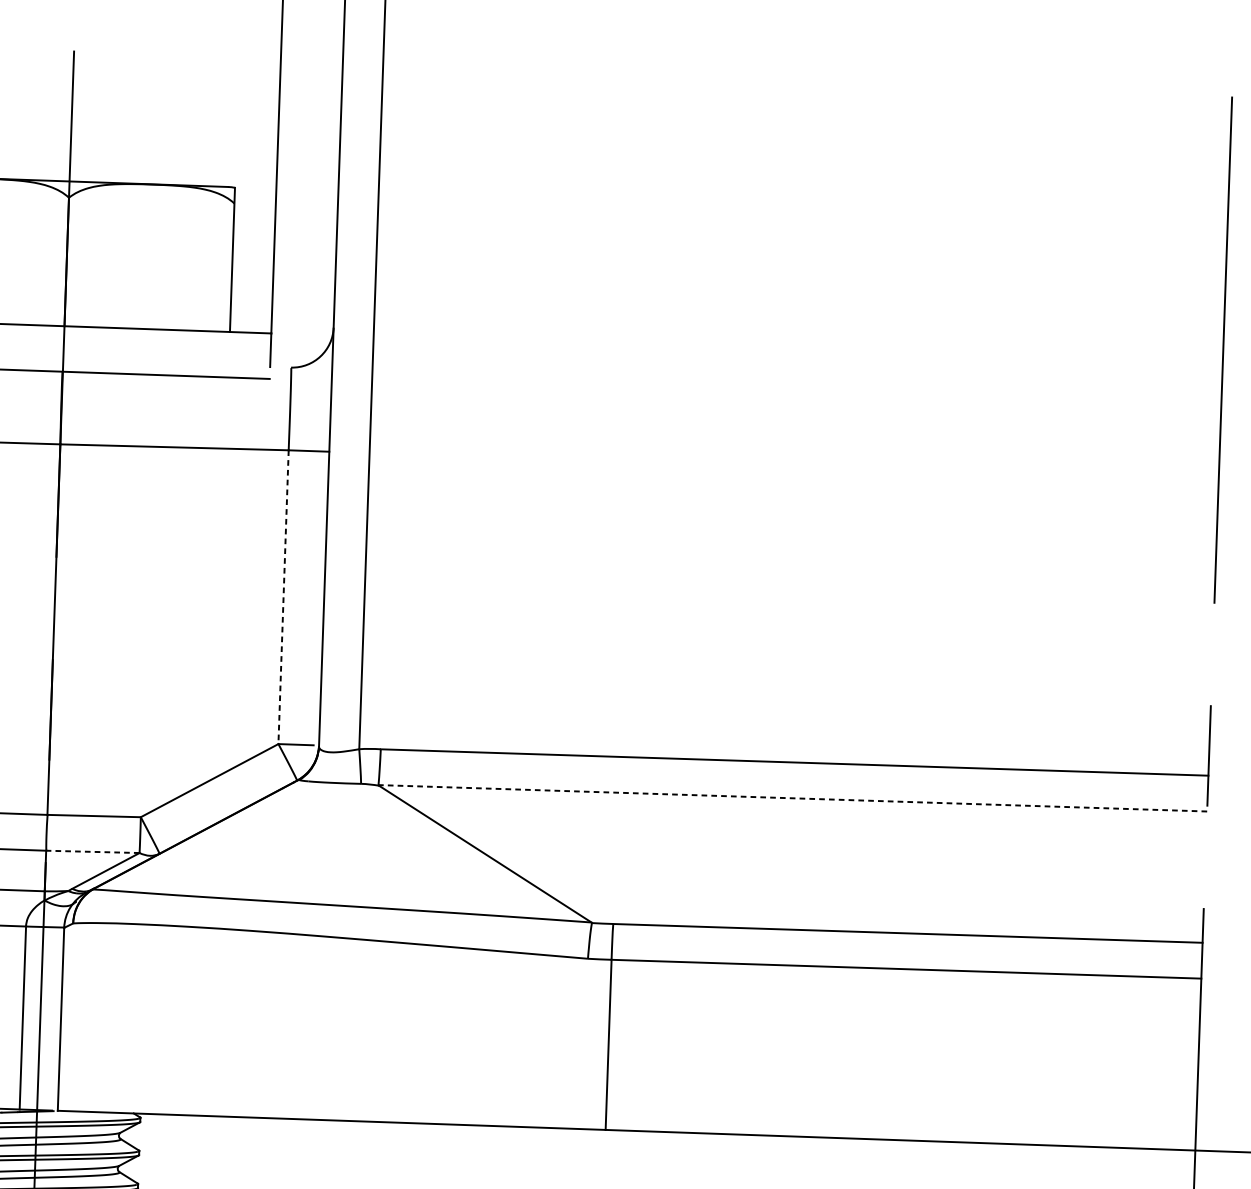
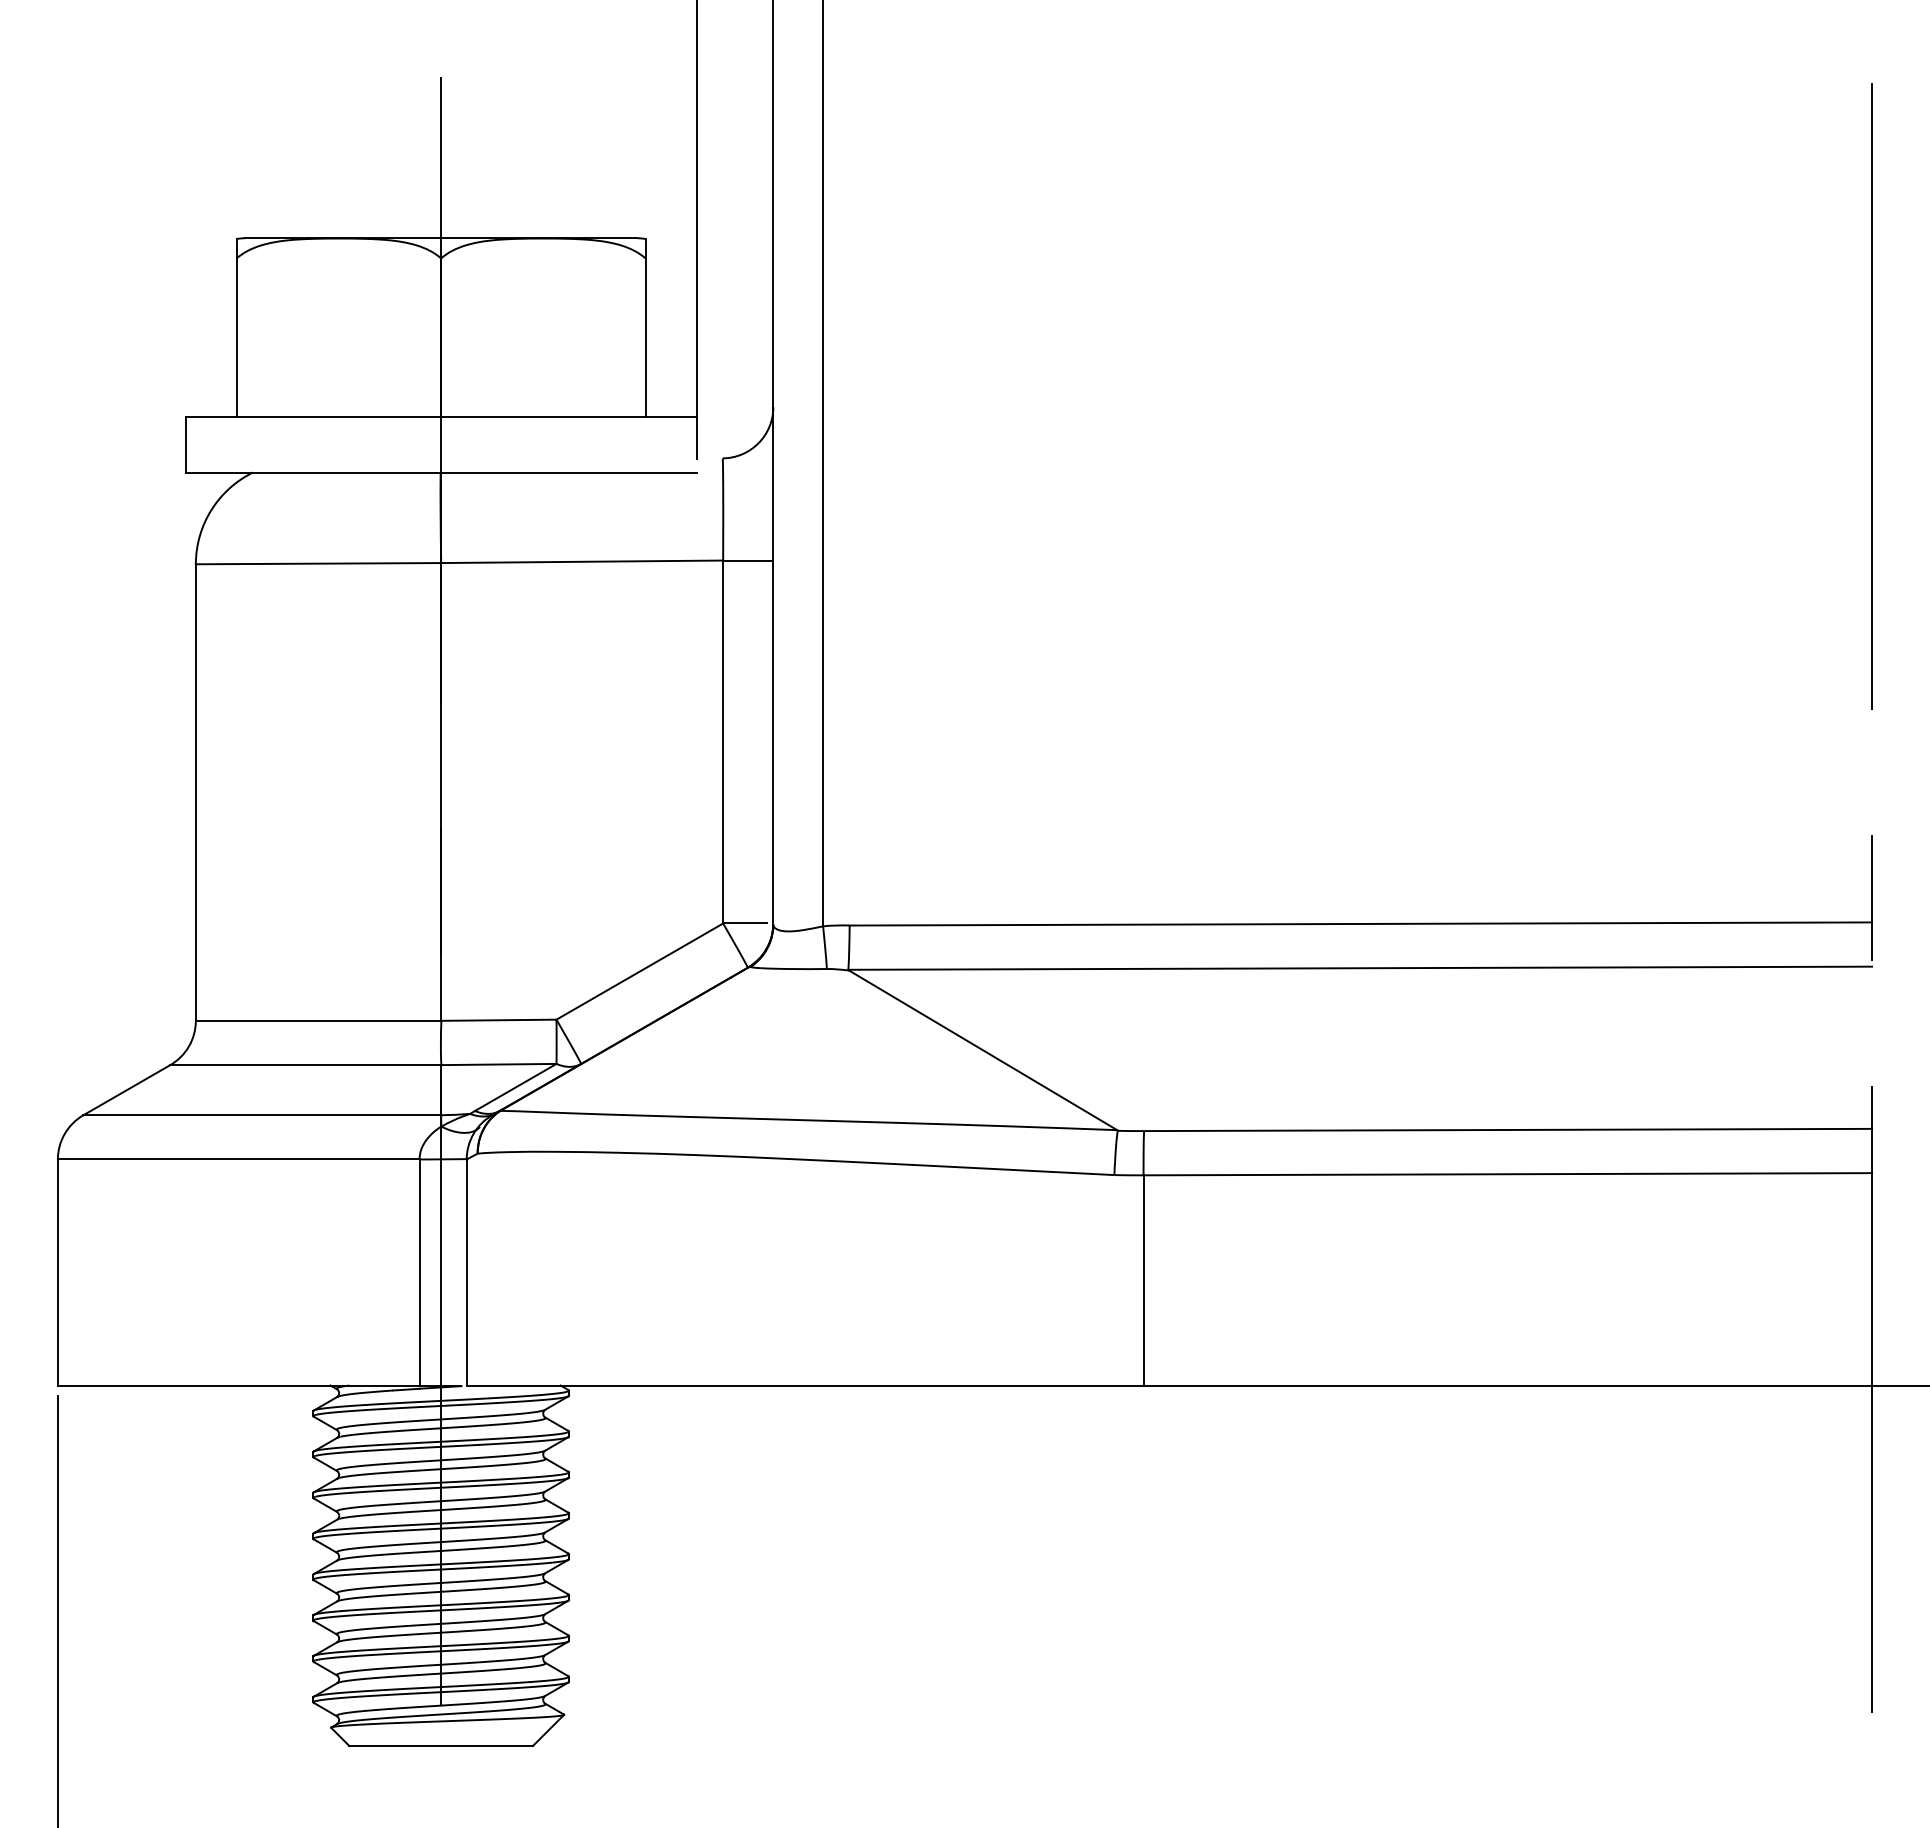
line: (283, 597) -> (723, 742), dashed -> solid
line: (793, 798) -> (1360, 968), dashed -> solid
line: (92, 851) -> (498, 1064), dashed -> solid

